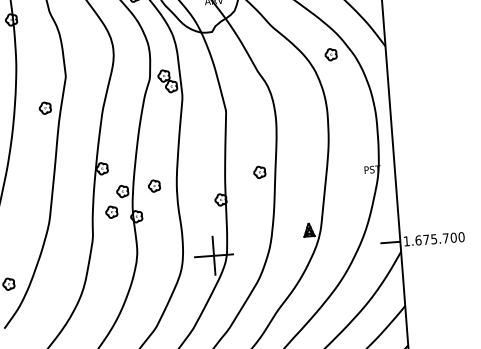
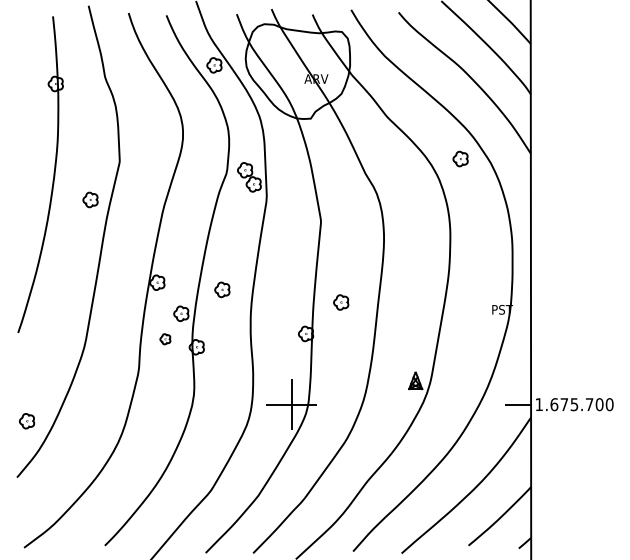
part: (260, 172) -> (341, 302), moved
part: (154, 185) -> (222, 289), moved
part: (111, 212) -> (165, 339), size x0.7

